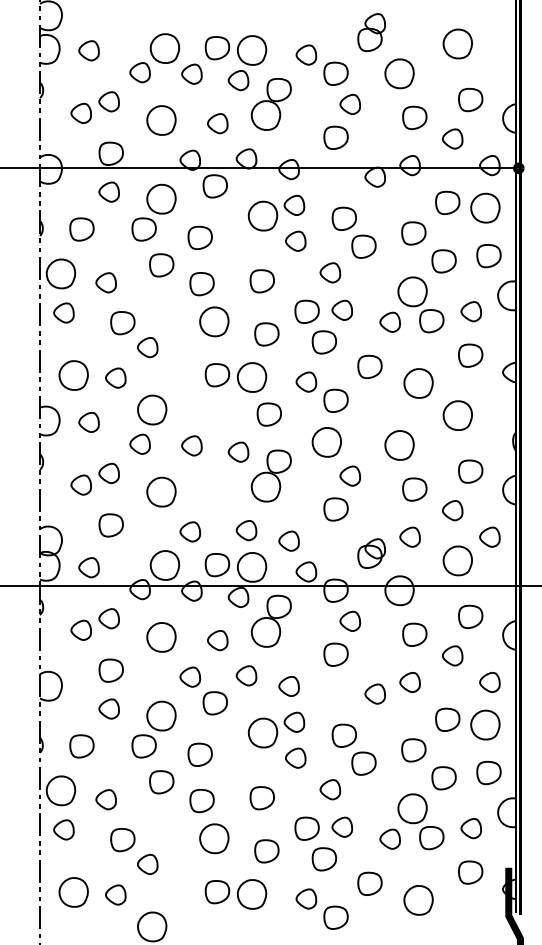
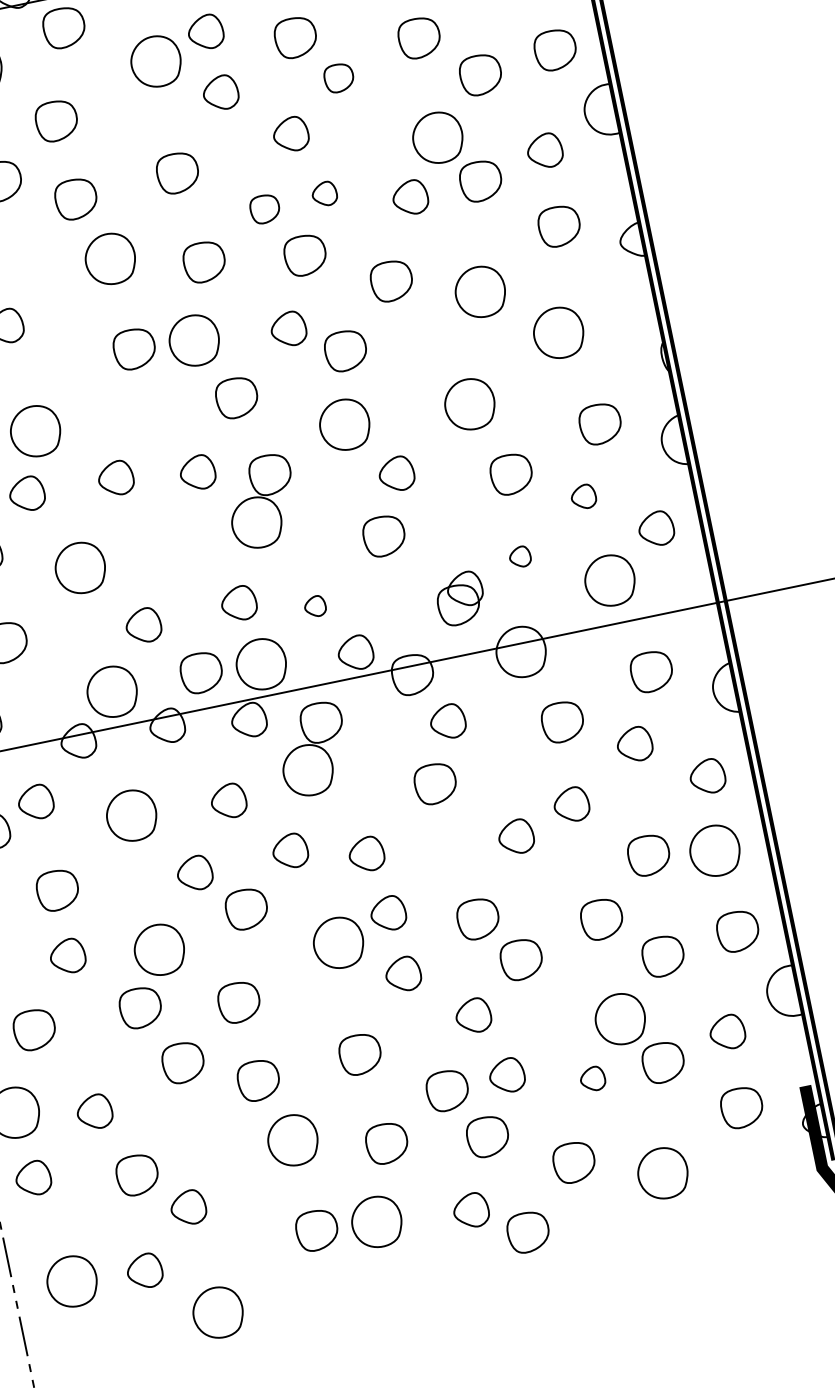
part: (363, 246) -> (338, 77), size x0.7
part: (342, 309) -> (324, 192), size x0.7
part: (306, 311) -> (263, 208), size x0.7
part: (452, 510) -> (583, 496), size x0.7
part: (409, 536) -> (519, 556), size x0.6
part: (288, 540) -> (314, 605), size x0.6
part: (389, 838) -> (591, 1078), size x0.7

